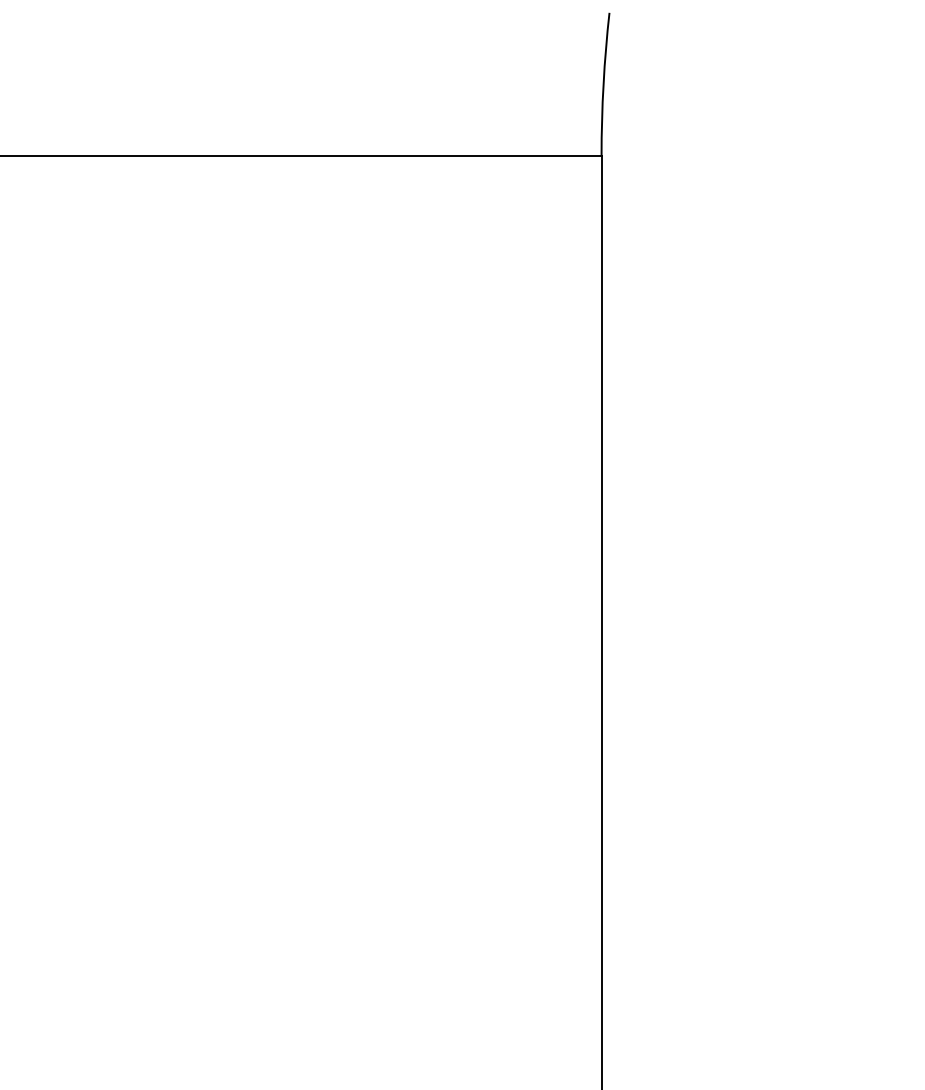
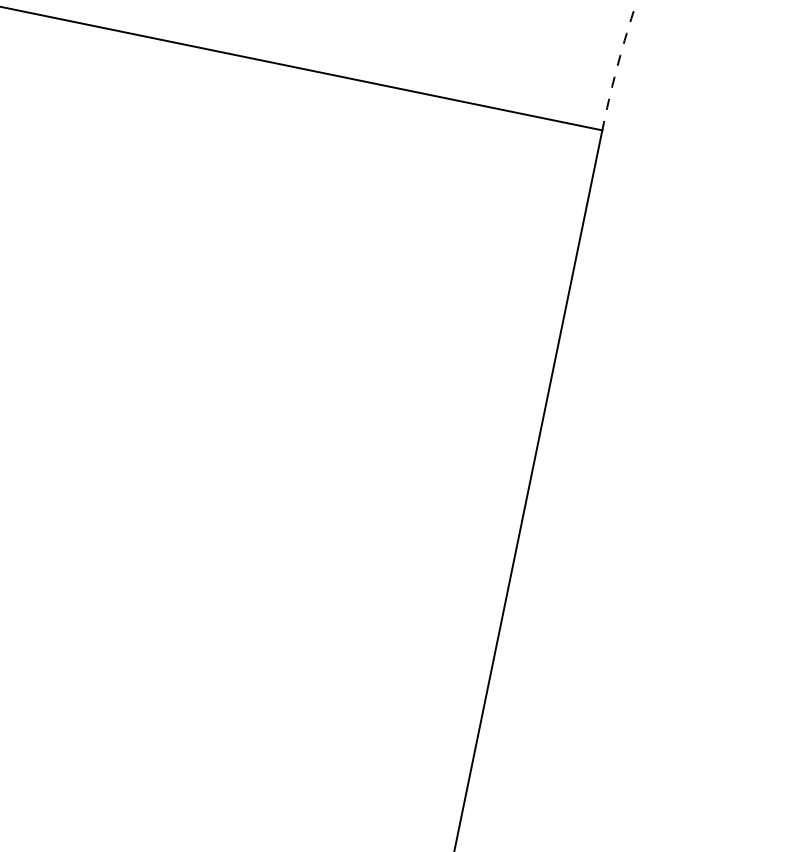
arc: (603, 84) -> (616, 70), solid -> dashed

